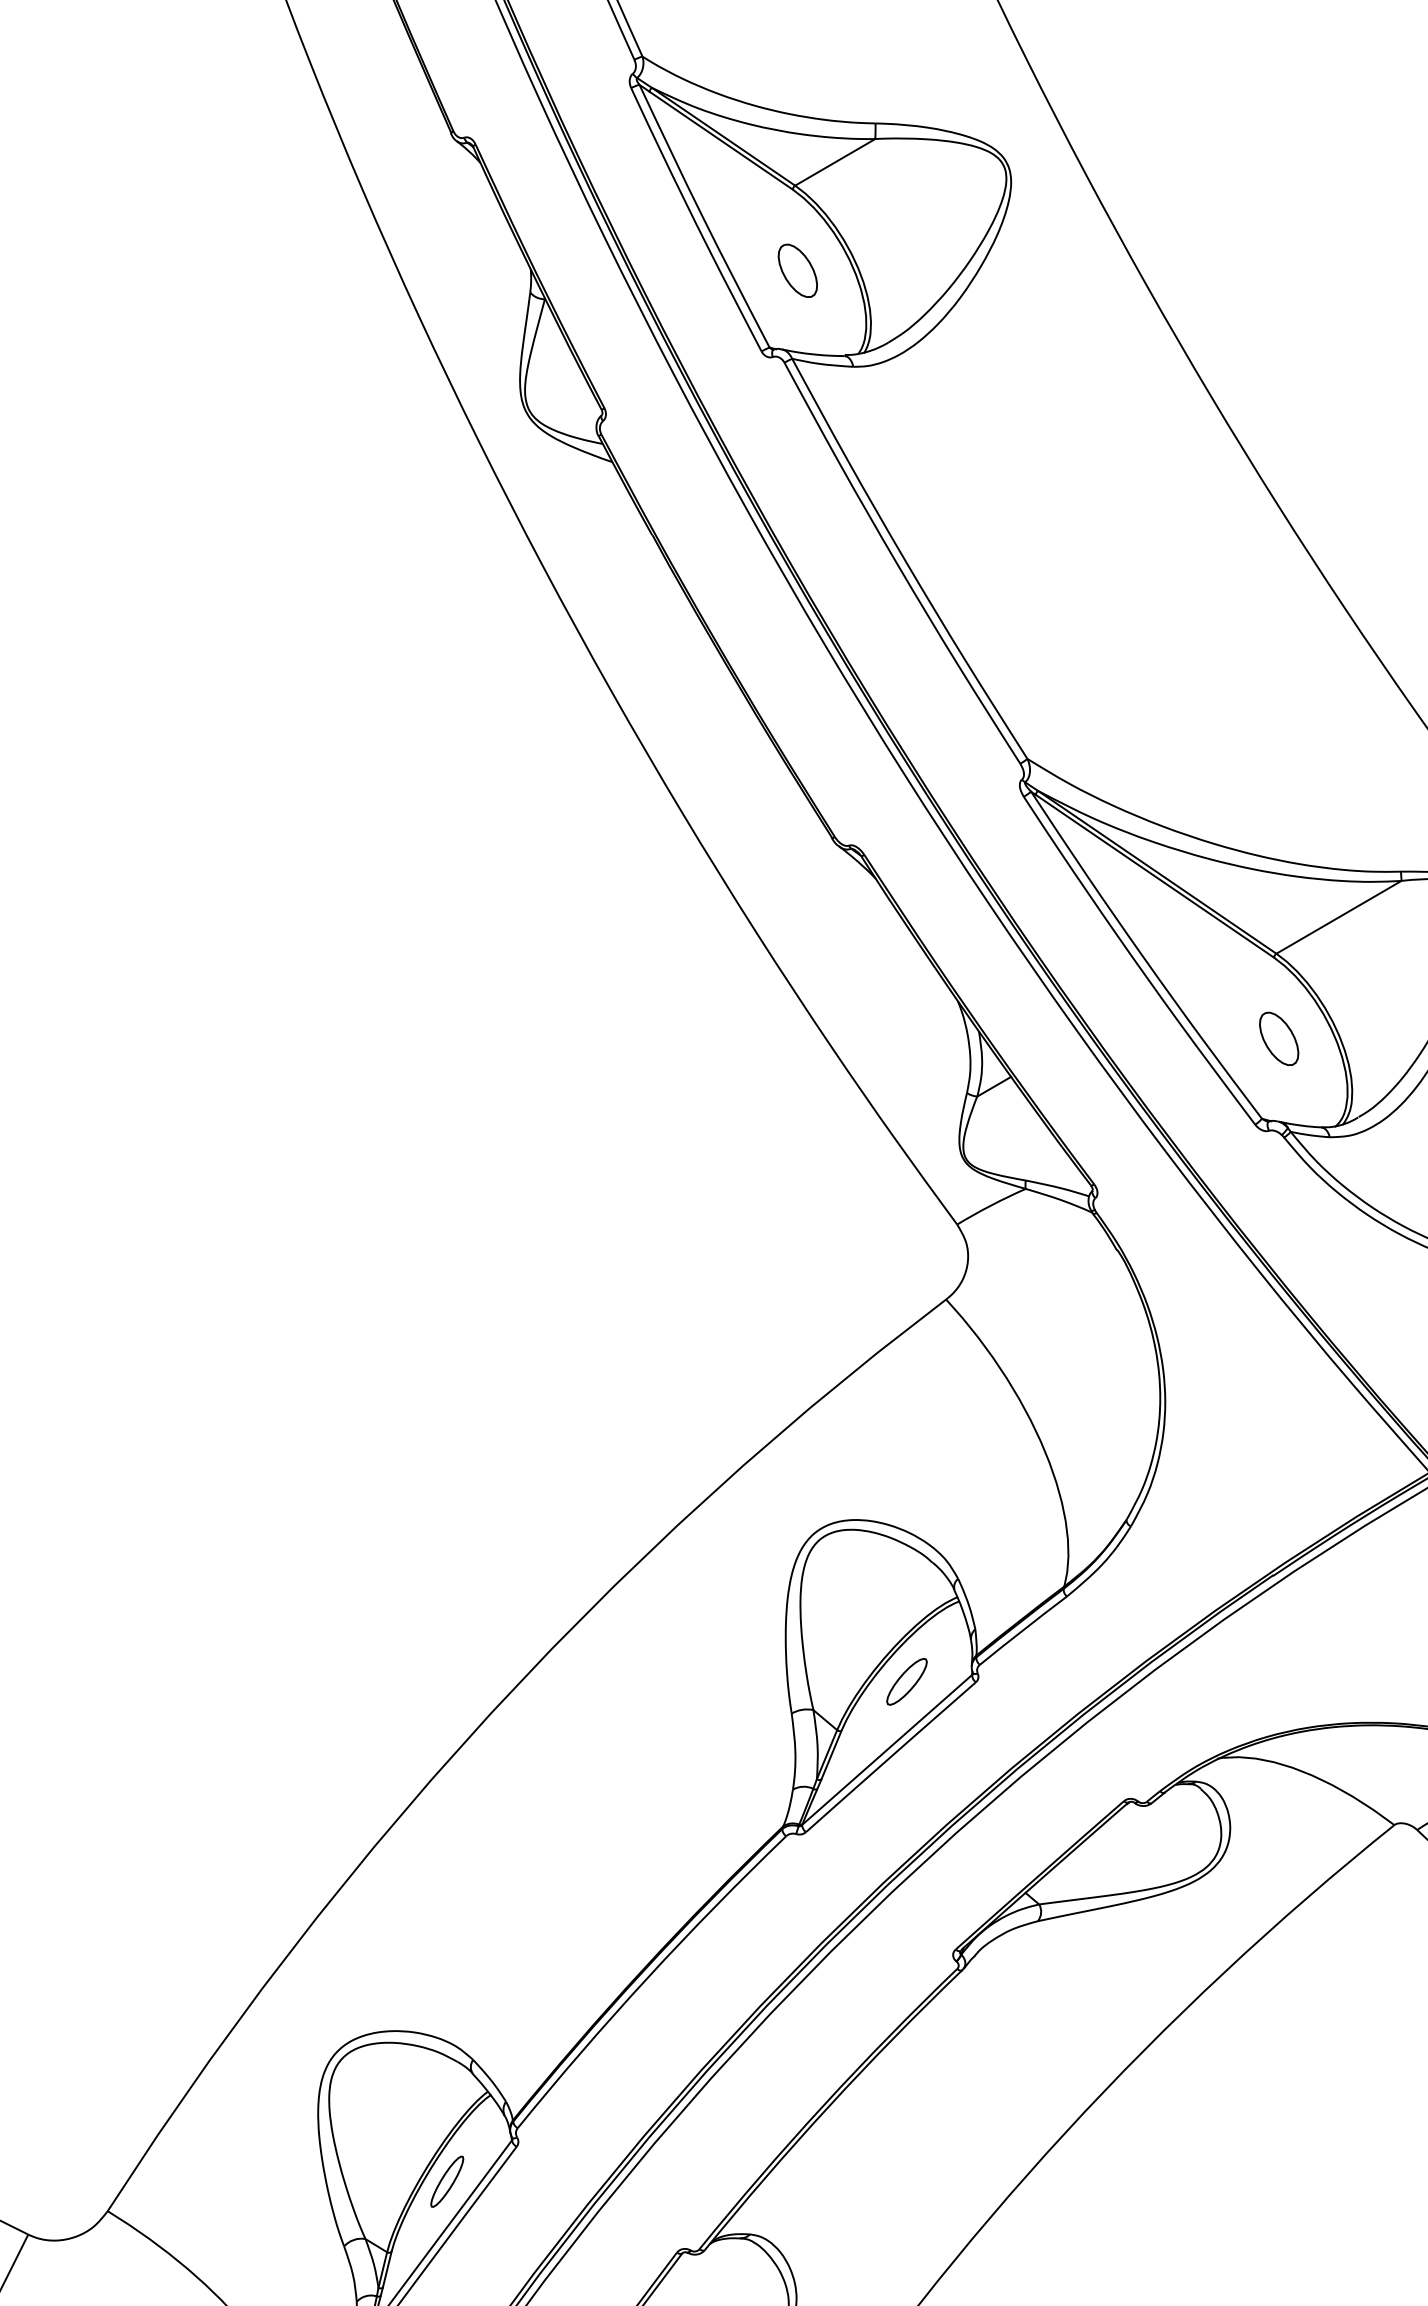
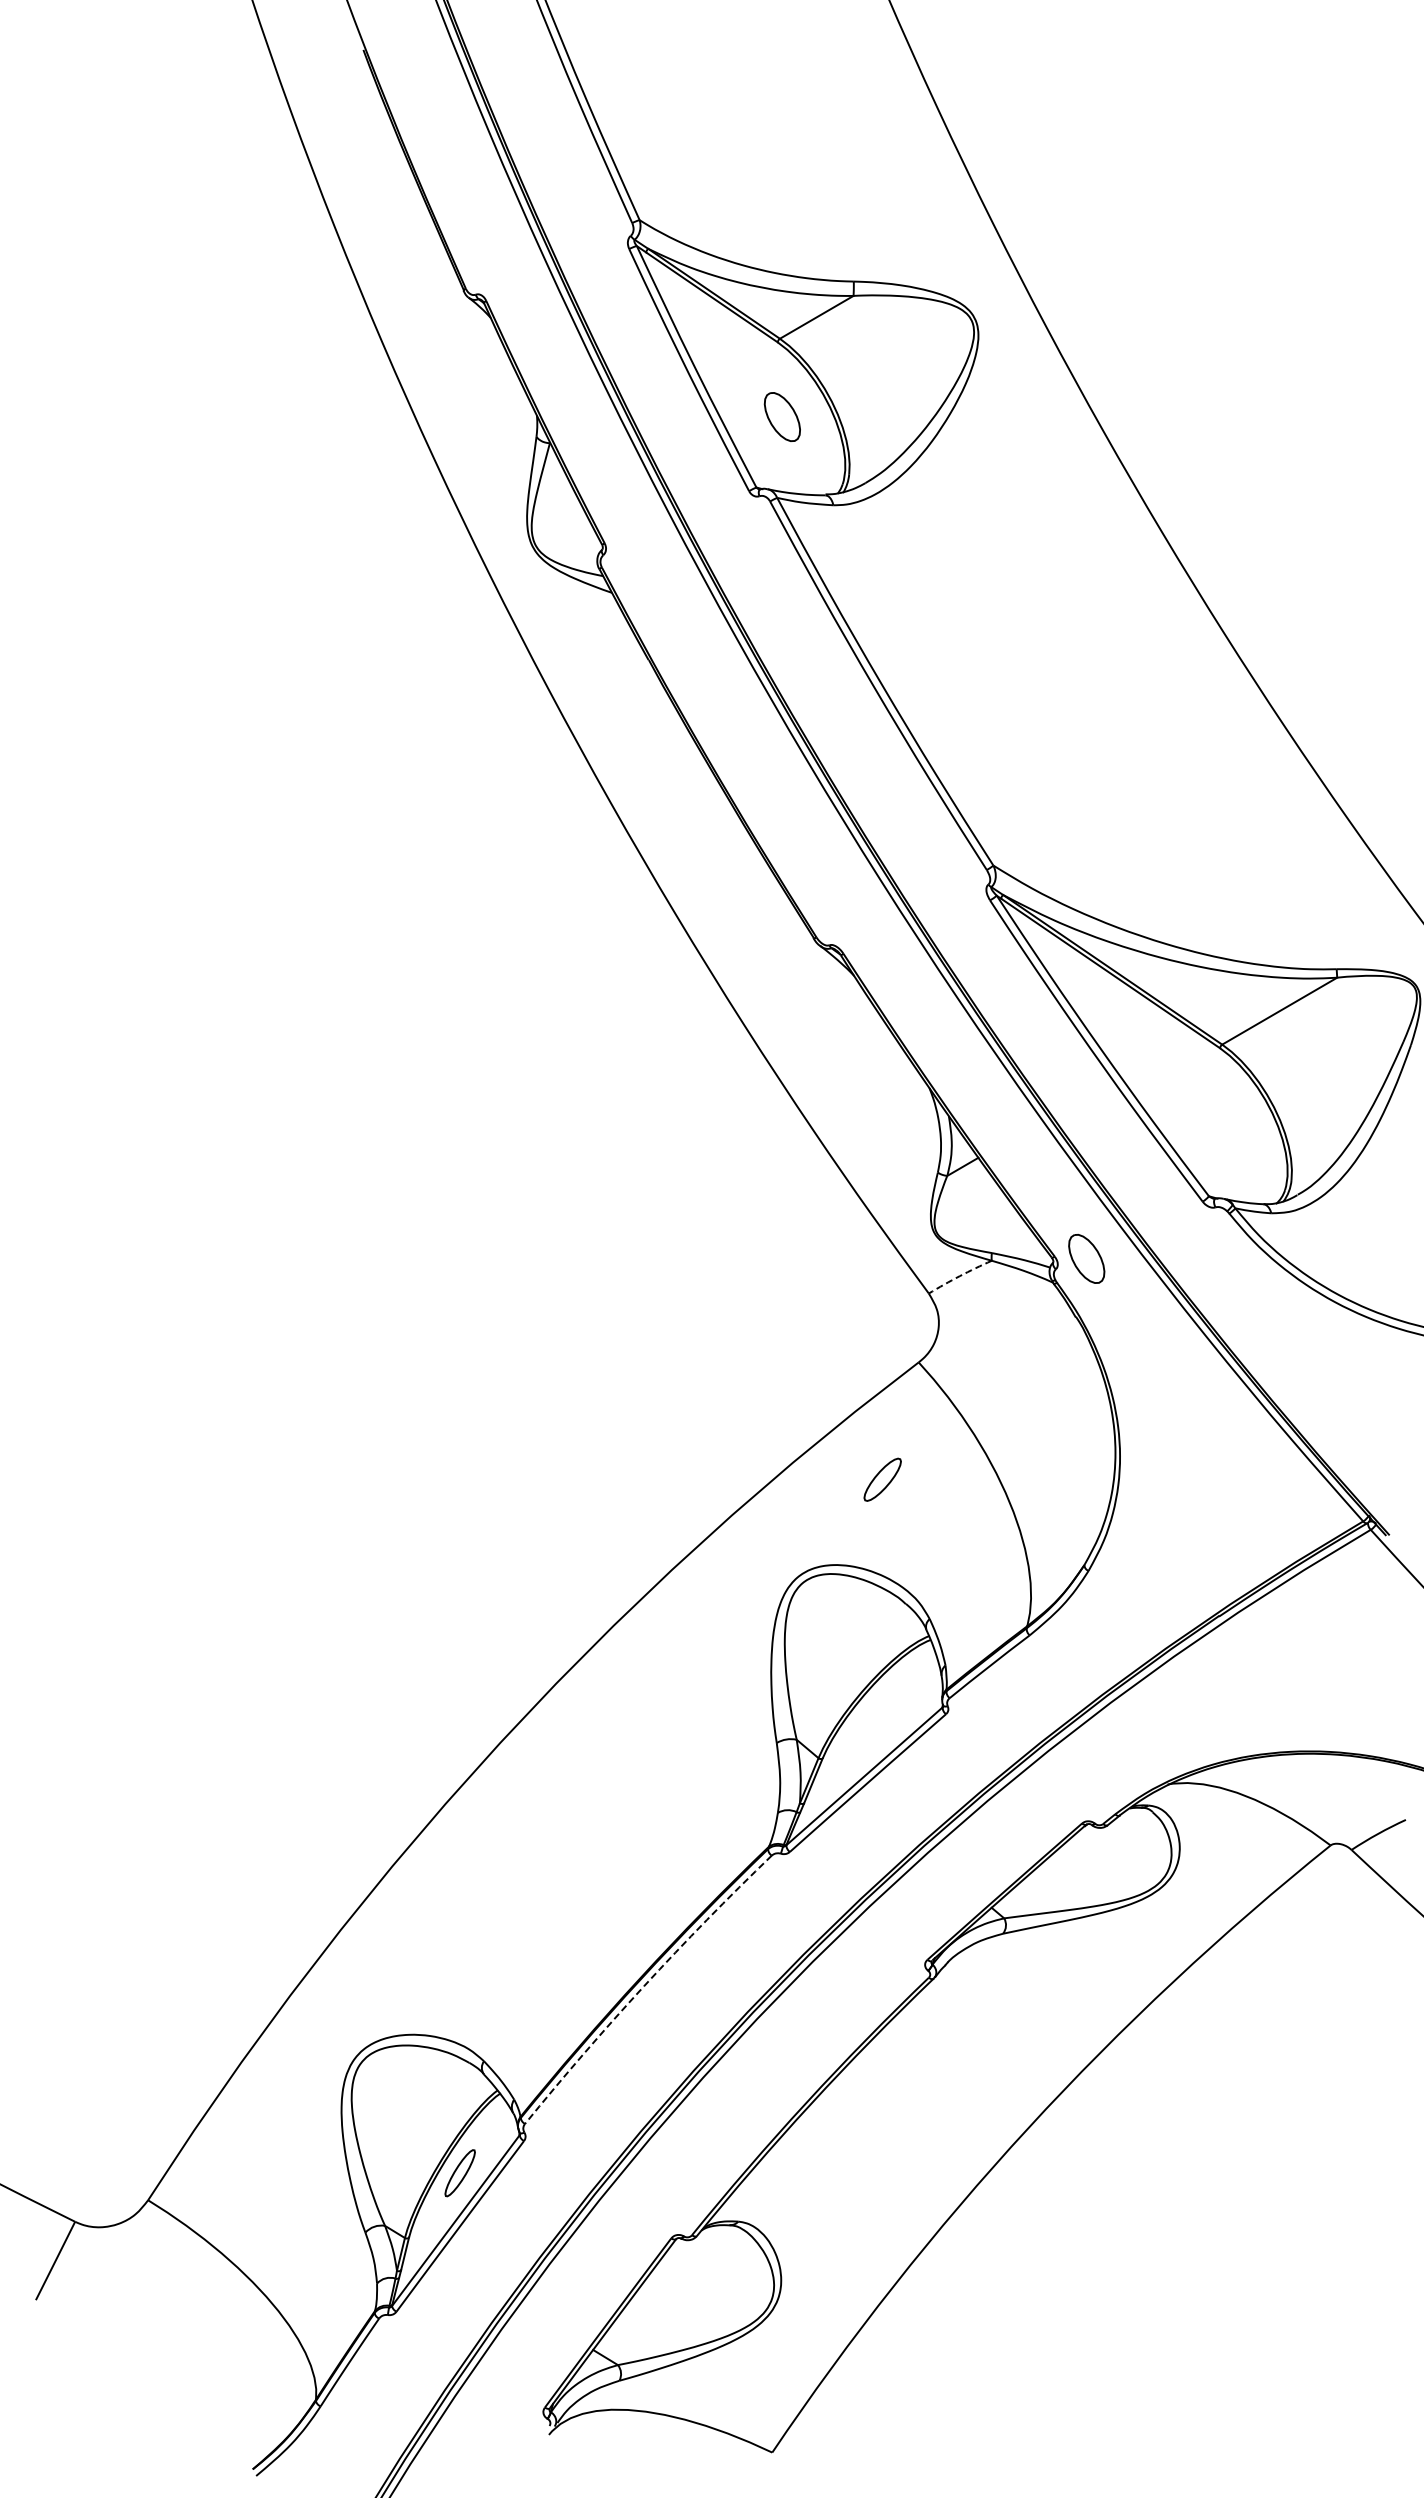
part: (1278, 1038) -> (1086, 1258), moved
arc: (990, 1206) -> (959, 1276), solid -> dashed
part: (906, 1681) -> (882, 1479), moved
arc: (647, 1978) -> (644, 1986), solid -> dashed

